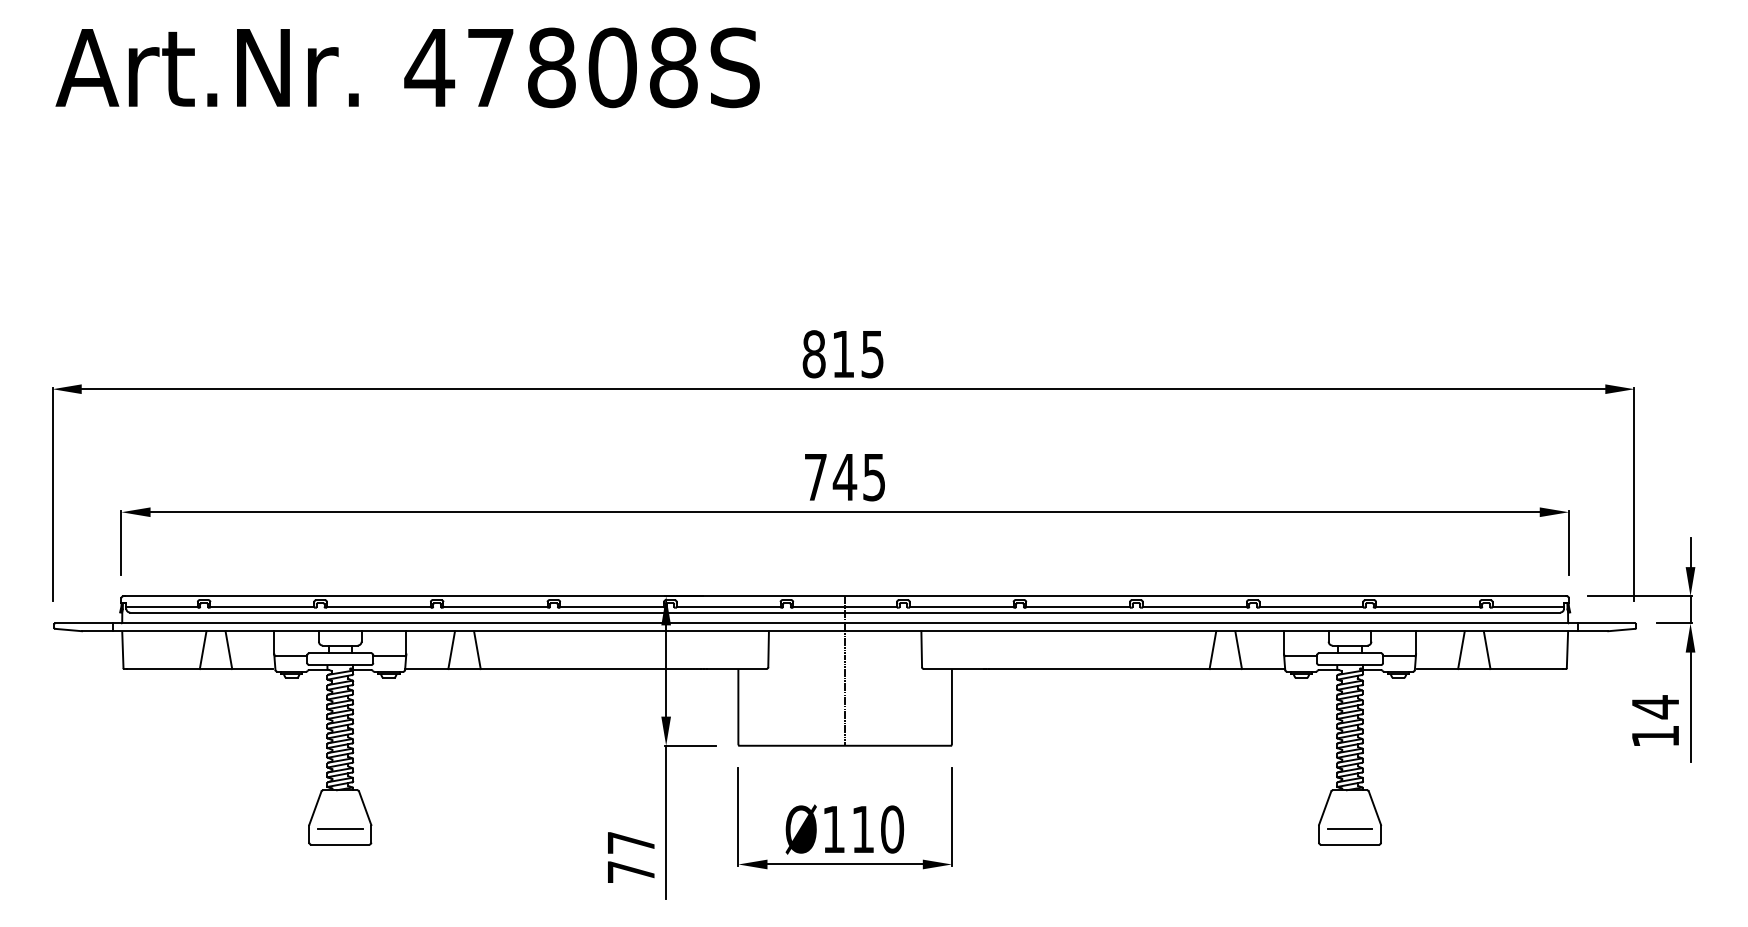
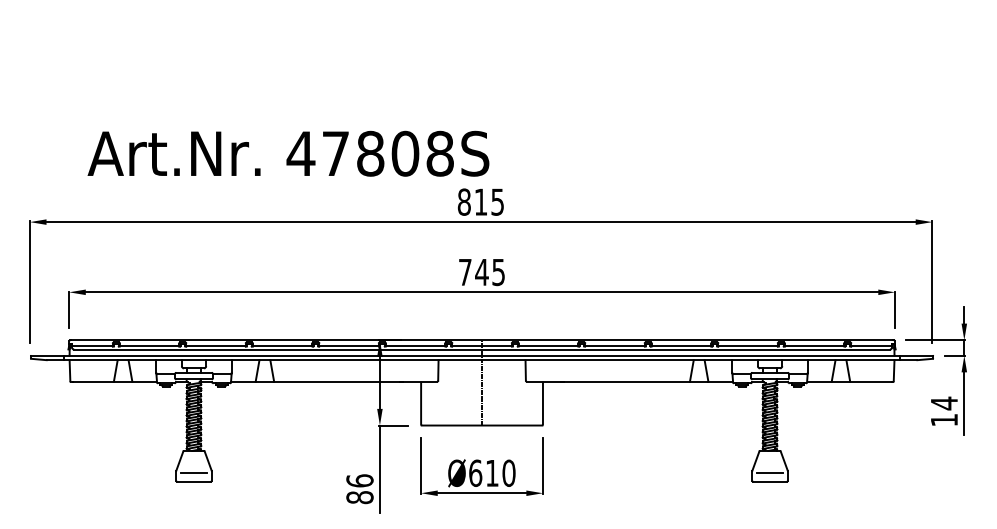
text: (407, 67) -> (288, 153), moved
text: (833, 828) -> (475, 472), Ø110 -> Ø610
text: (630, 857) -> (359, 489), 77 -> 86

